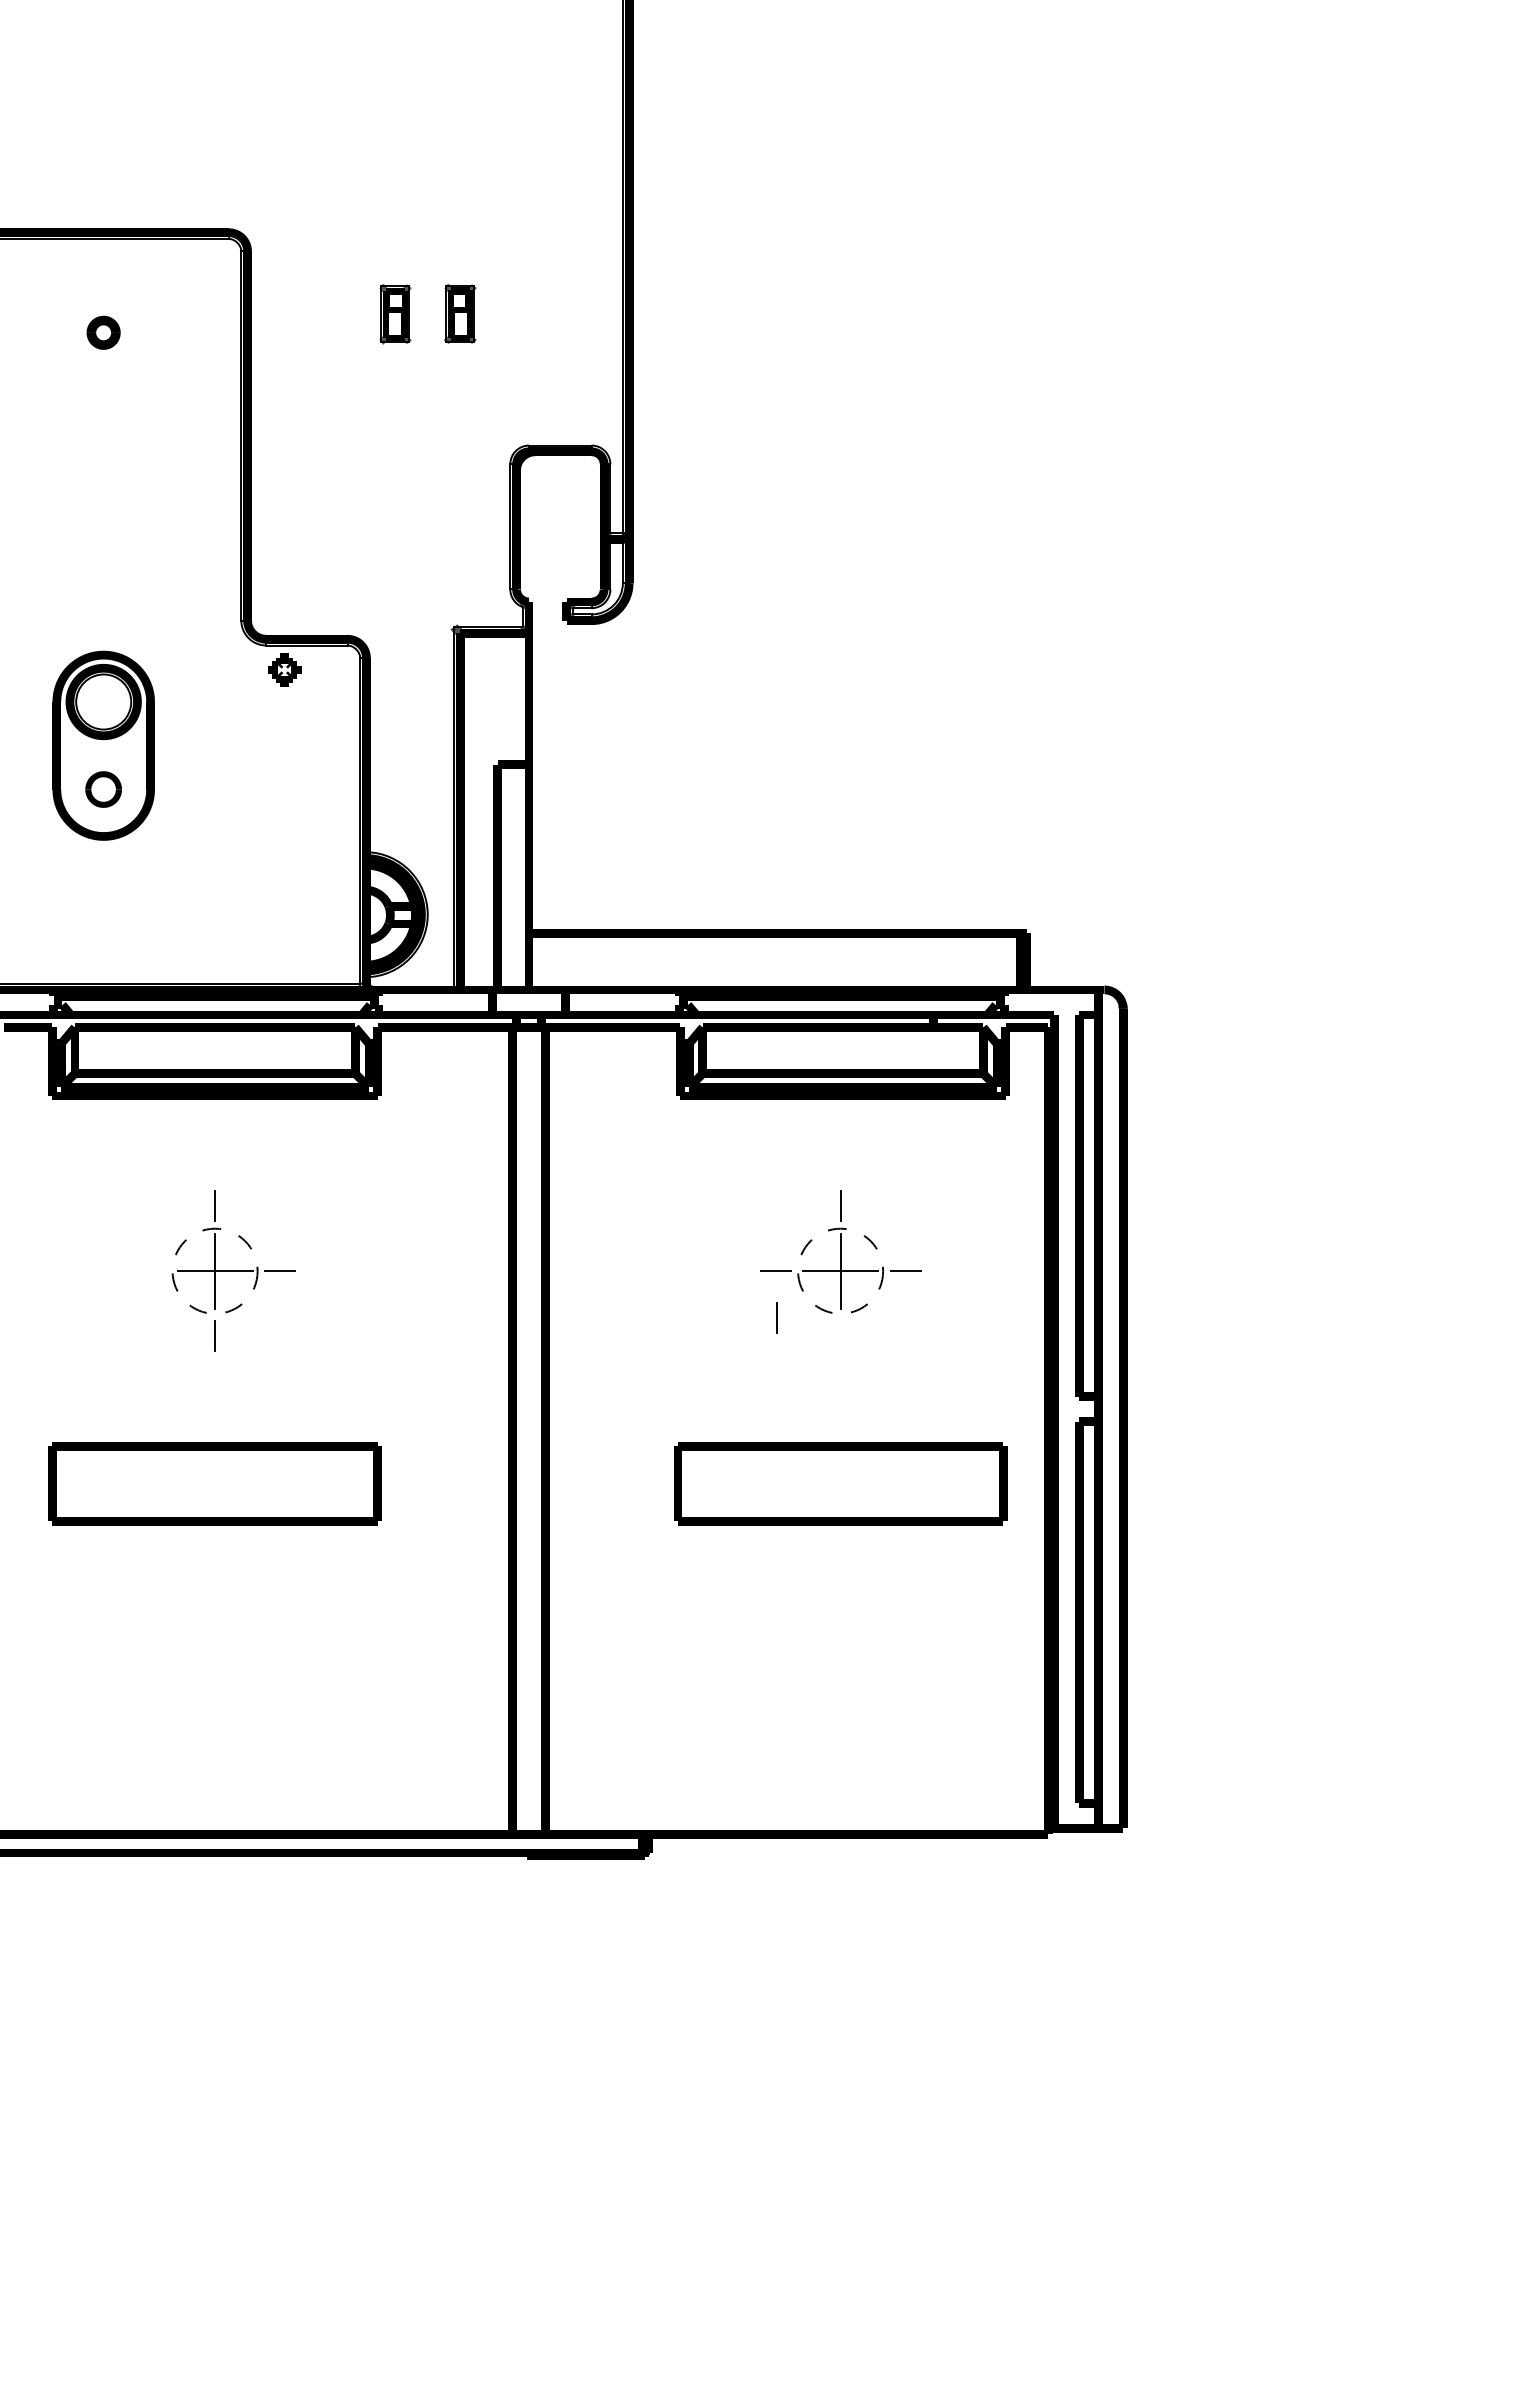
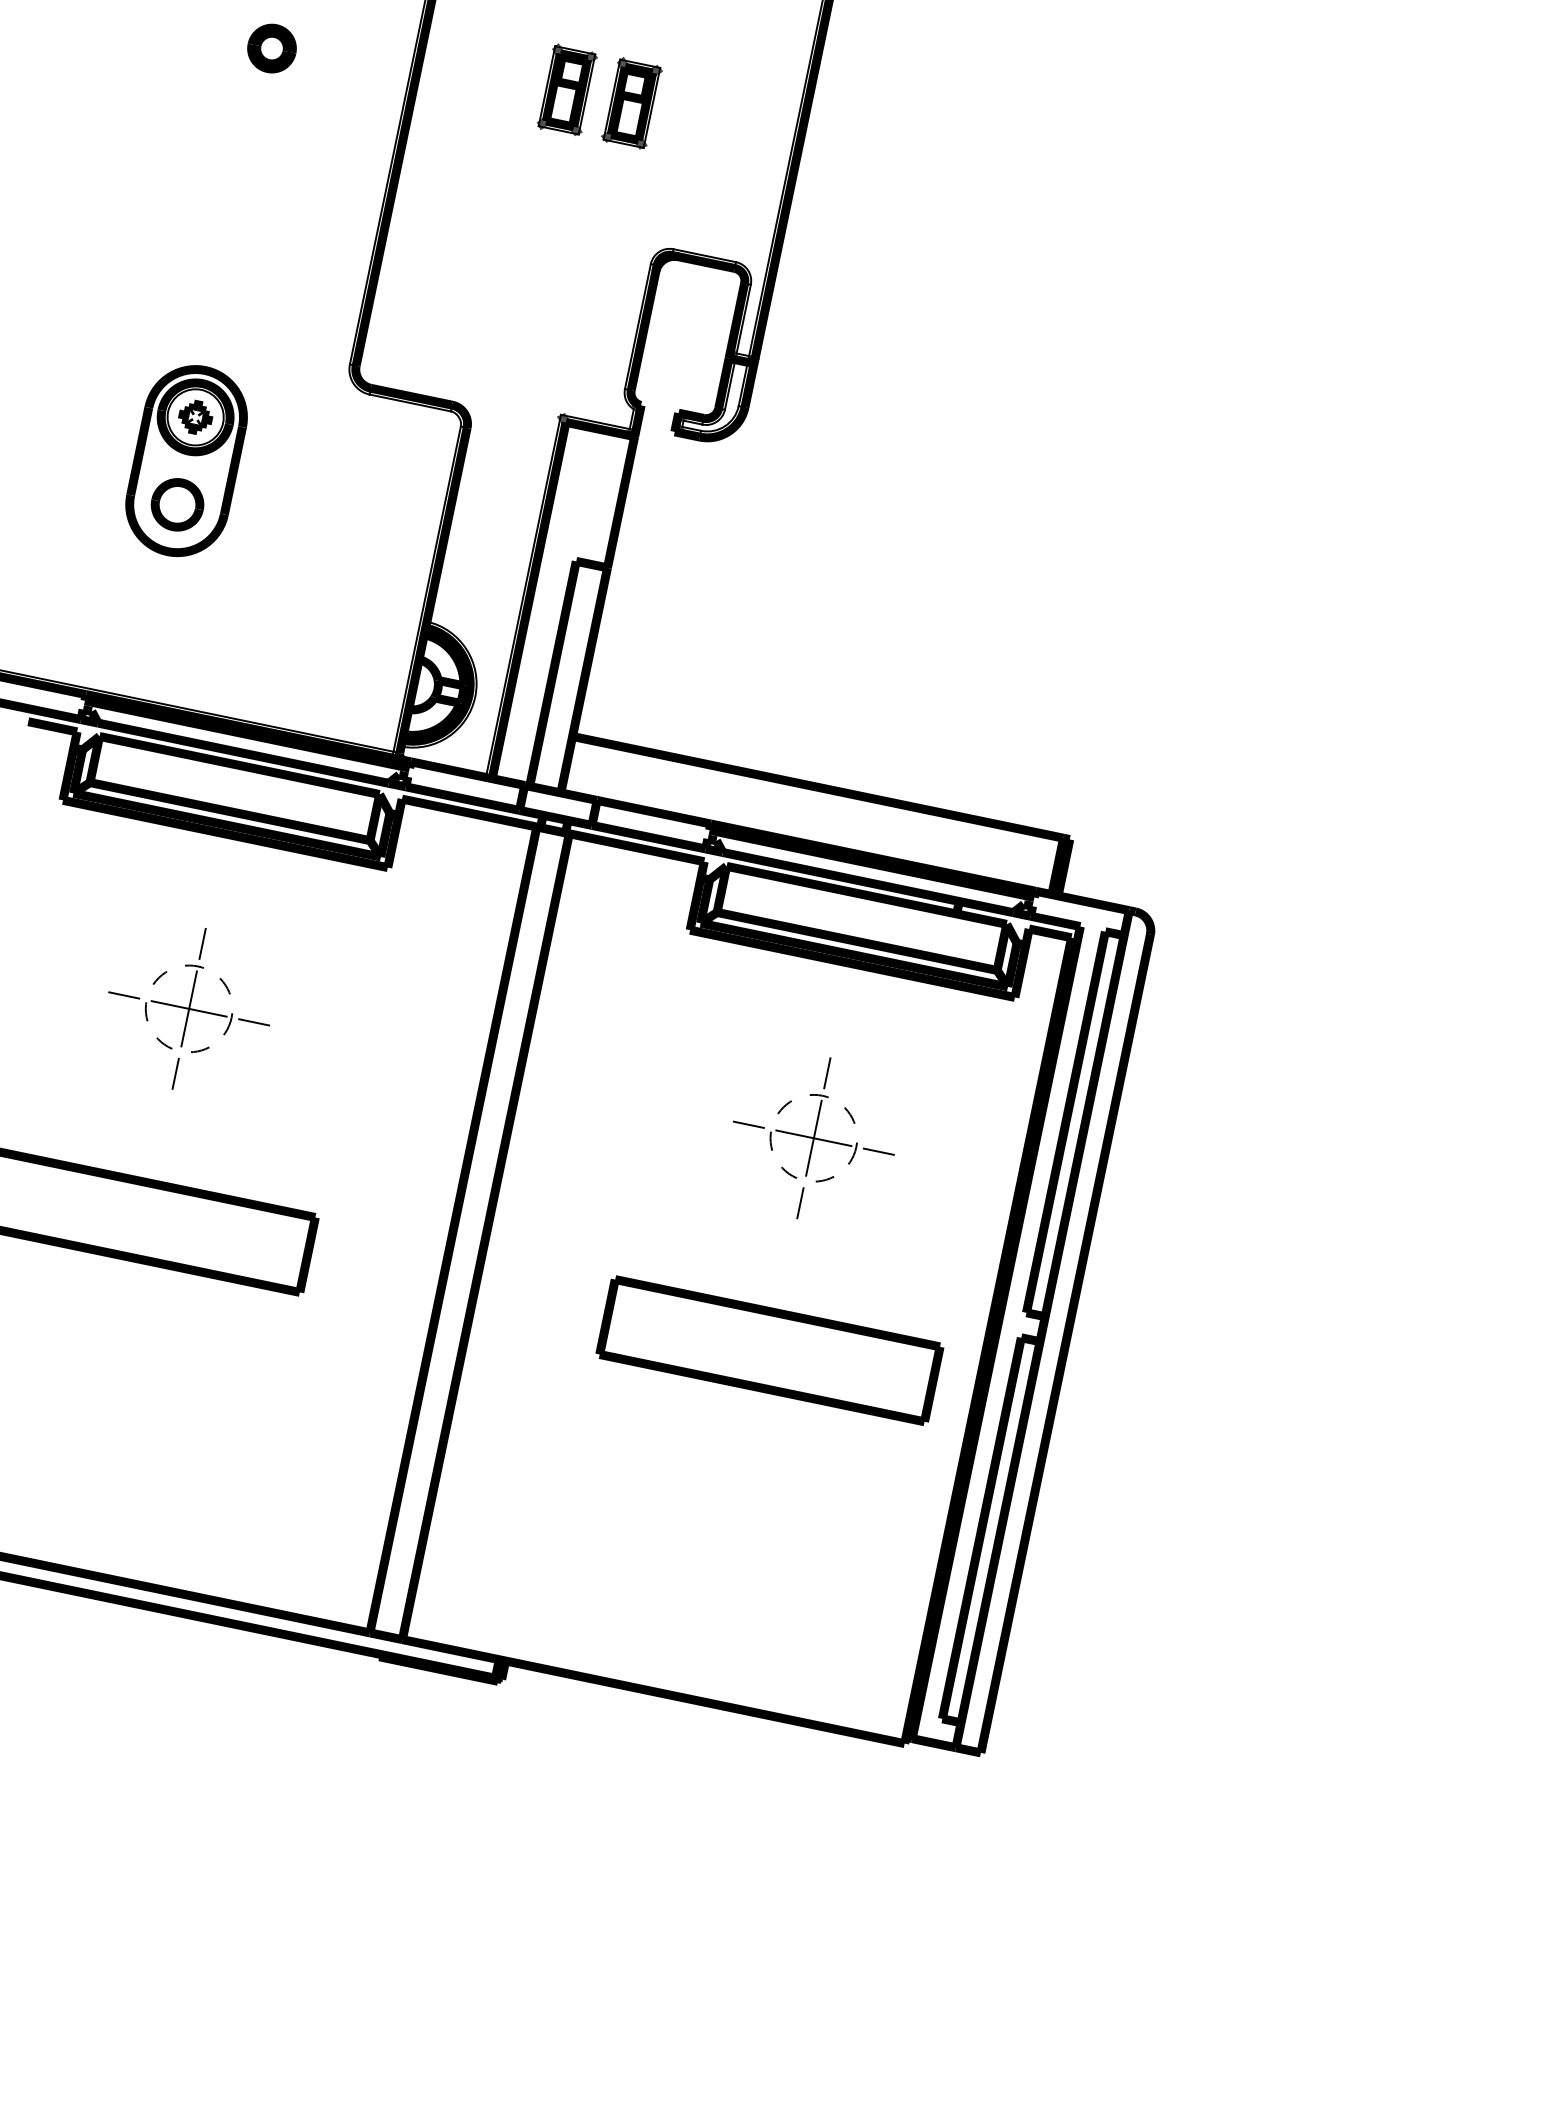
part: (460, 313) -> (632, 103), size x1.43
part: (395, 314) -> (567, 90), size x1.43
part: (103, 332) -> (271, 48), size x1.43
part: (284, 669) -> (195, 416), moved
part: (103, 789) -> (177, 504), size x1.43
line: (150, 1271) -> (124, 995), added
line: (776, 1317) -> (800, 1202), moved

